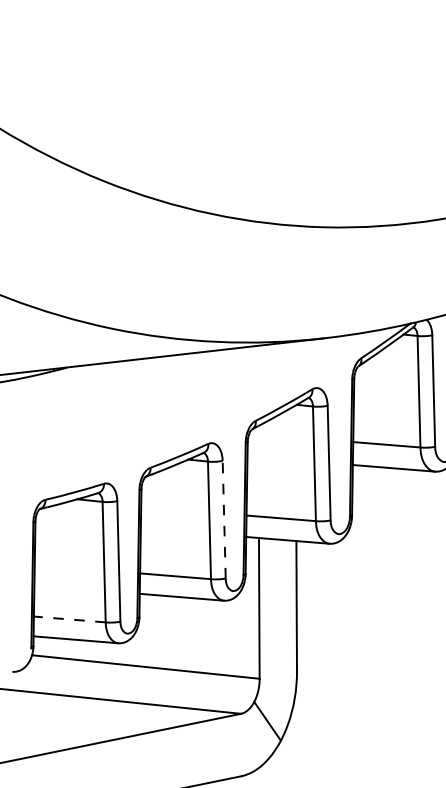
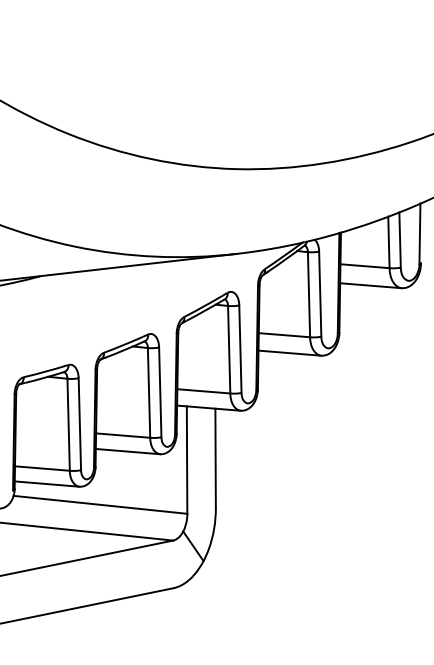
line: (224, 519) -> (160, 392), dashed -> solid
line: (68, 619) -> (41, 468), dashed -> solid

